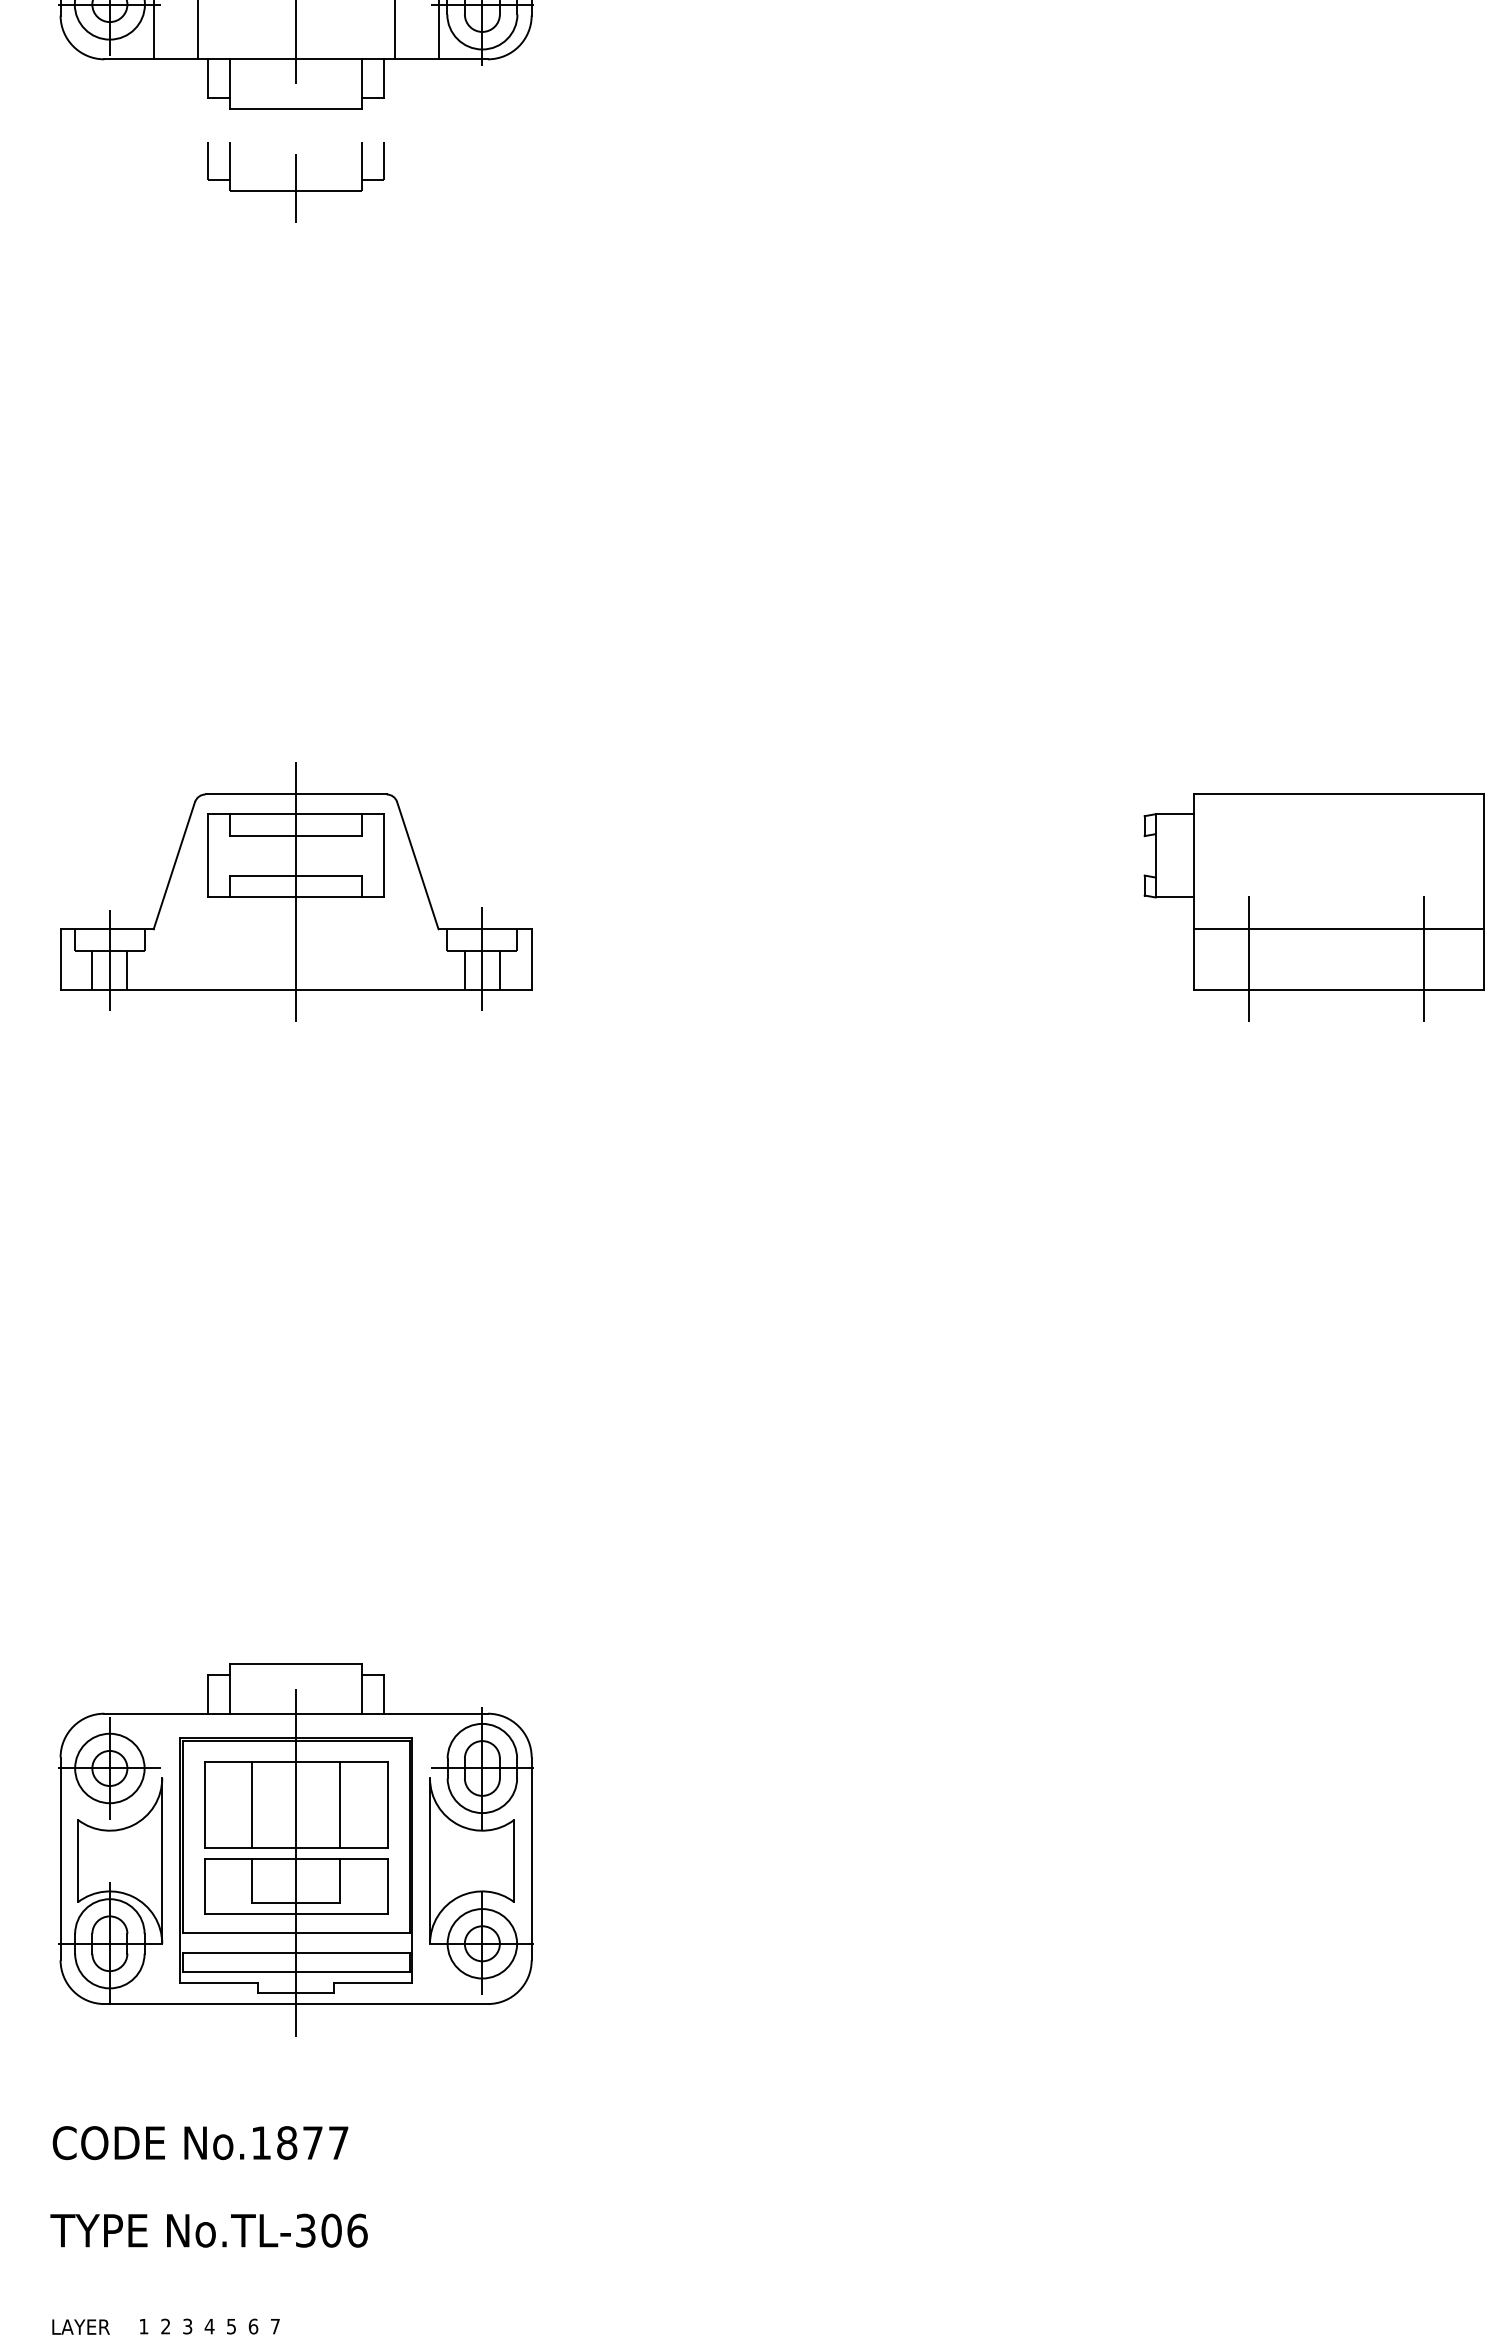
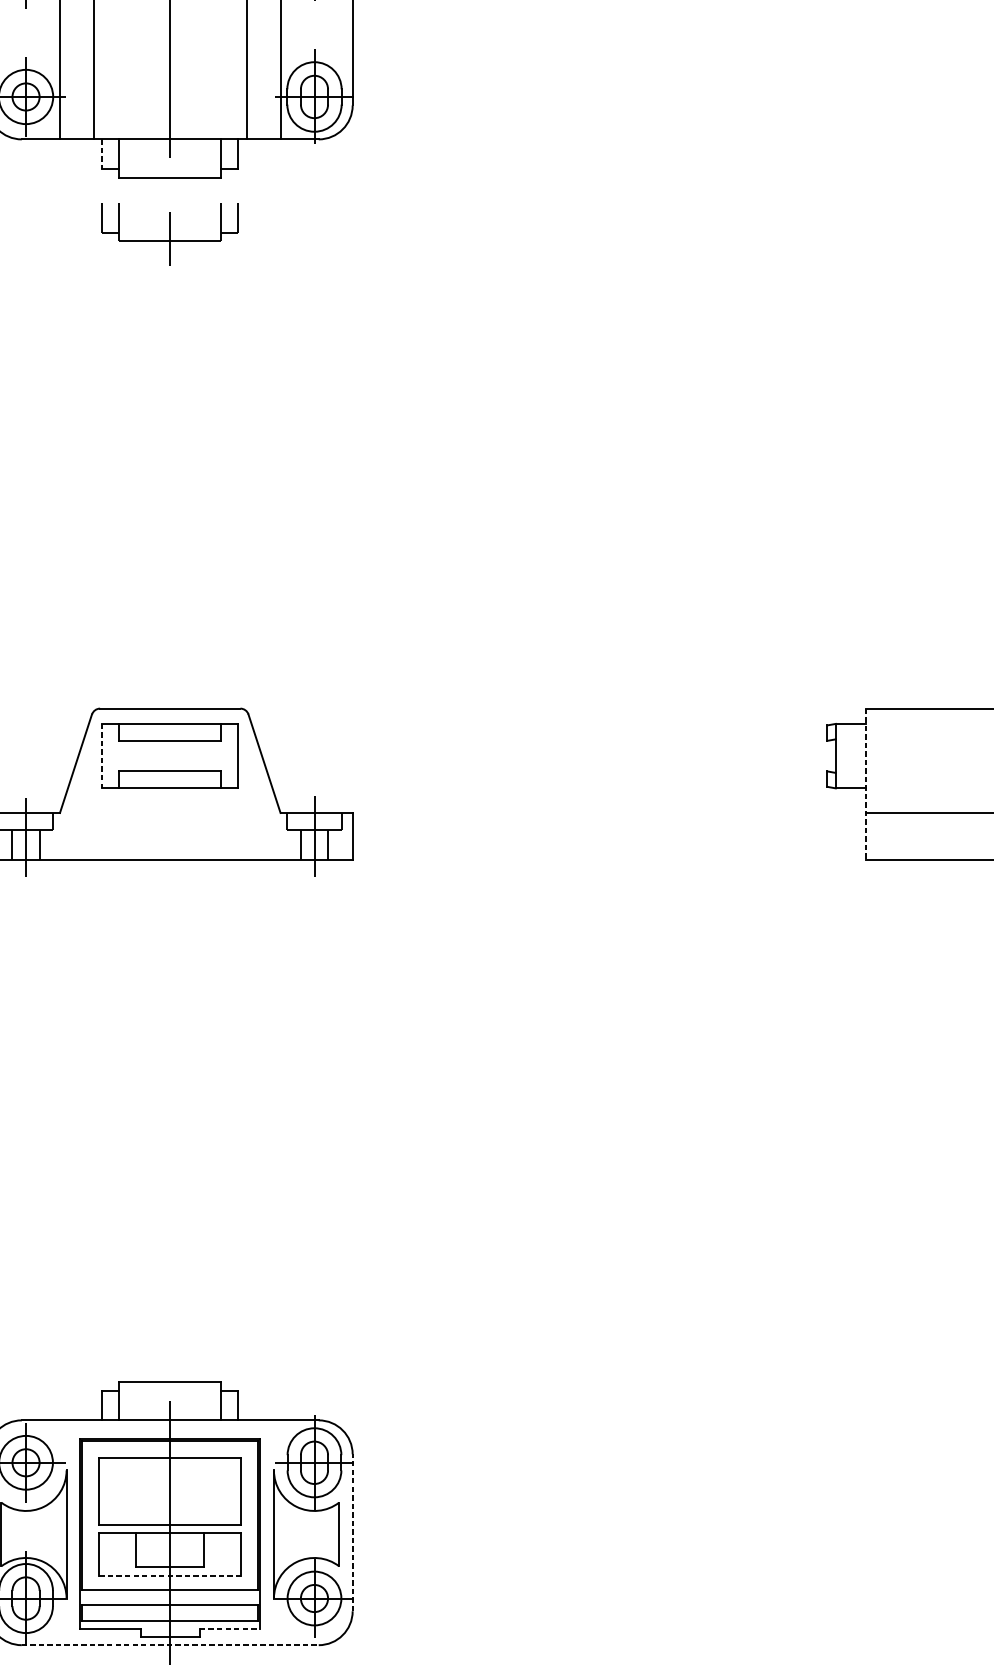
line: (208, 79) -> (102, 155), solid -> dashed
line: (208, 855) -> (102, 755), solid -> dashed
line: (296, 891) -> (170, 783), removed
line: (1193, 892) -> (865, 784), solid -> dashed
line: (1248, 959) -> (907, 836), removed
line: (252, 1805) -> (136, 1491), removed
line: (339, 1805) -> (203, 1491), removed
line: (531, 1858) -> (352, 1532), solid -> dashed
line: (296, 1914) -> (170, 1575), solid -> dashed
line: (373, 1983) -> (230, 1629), solid -> dashed
line: (296, 2004) -> (170, 1645), solid -> dashed

